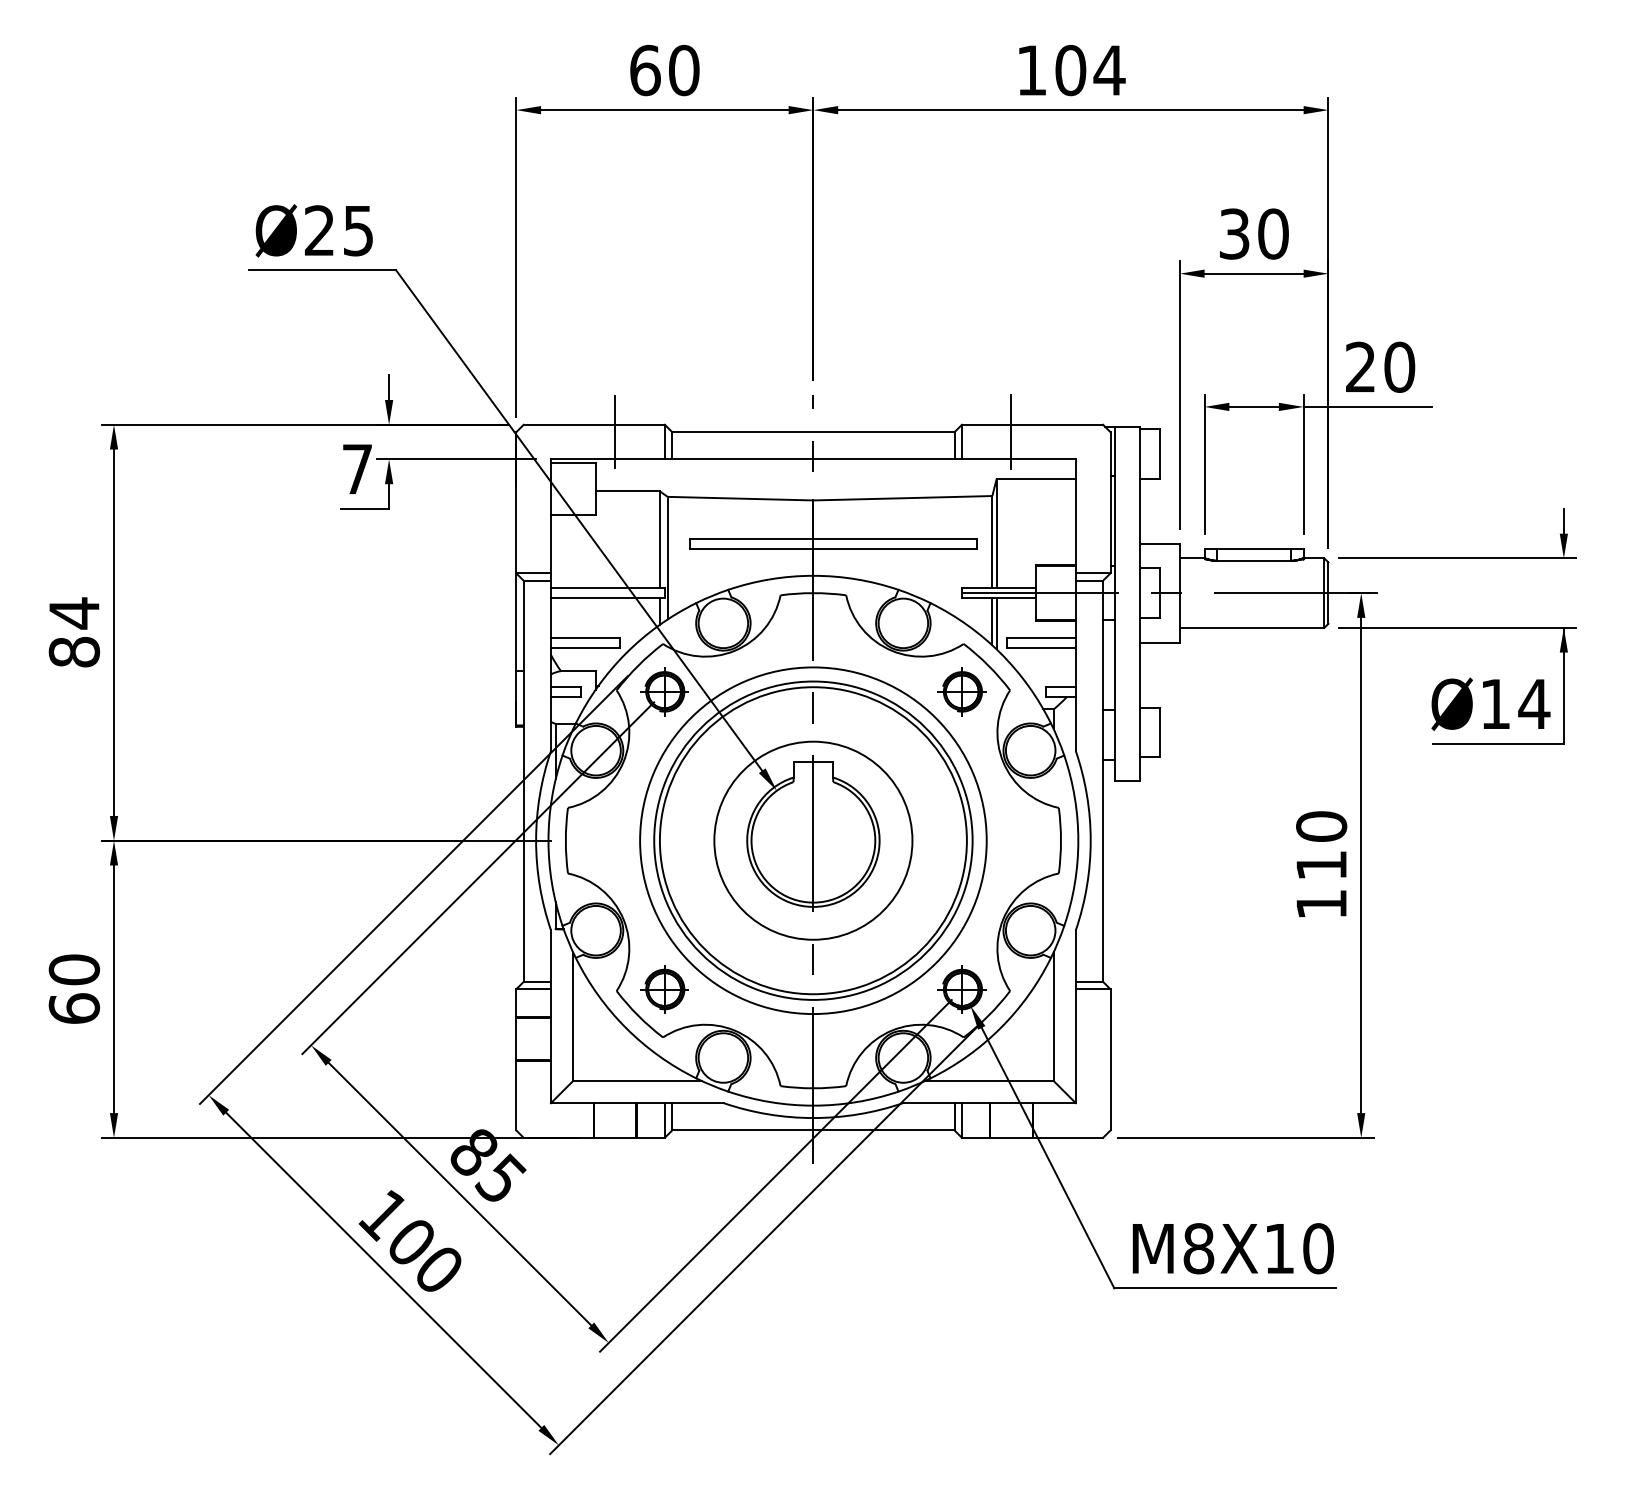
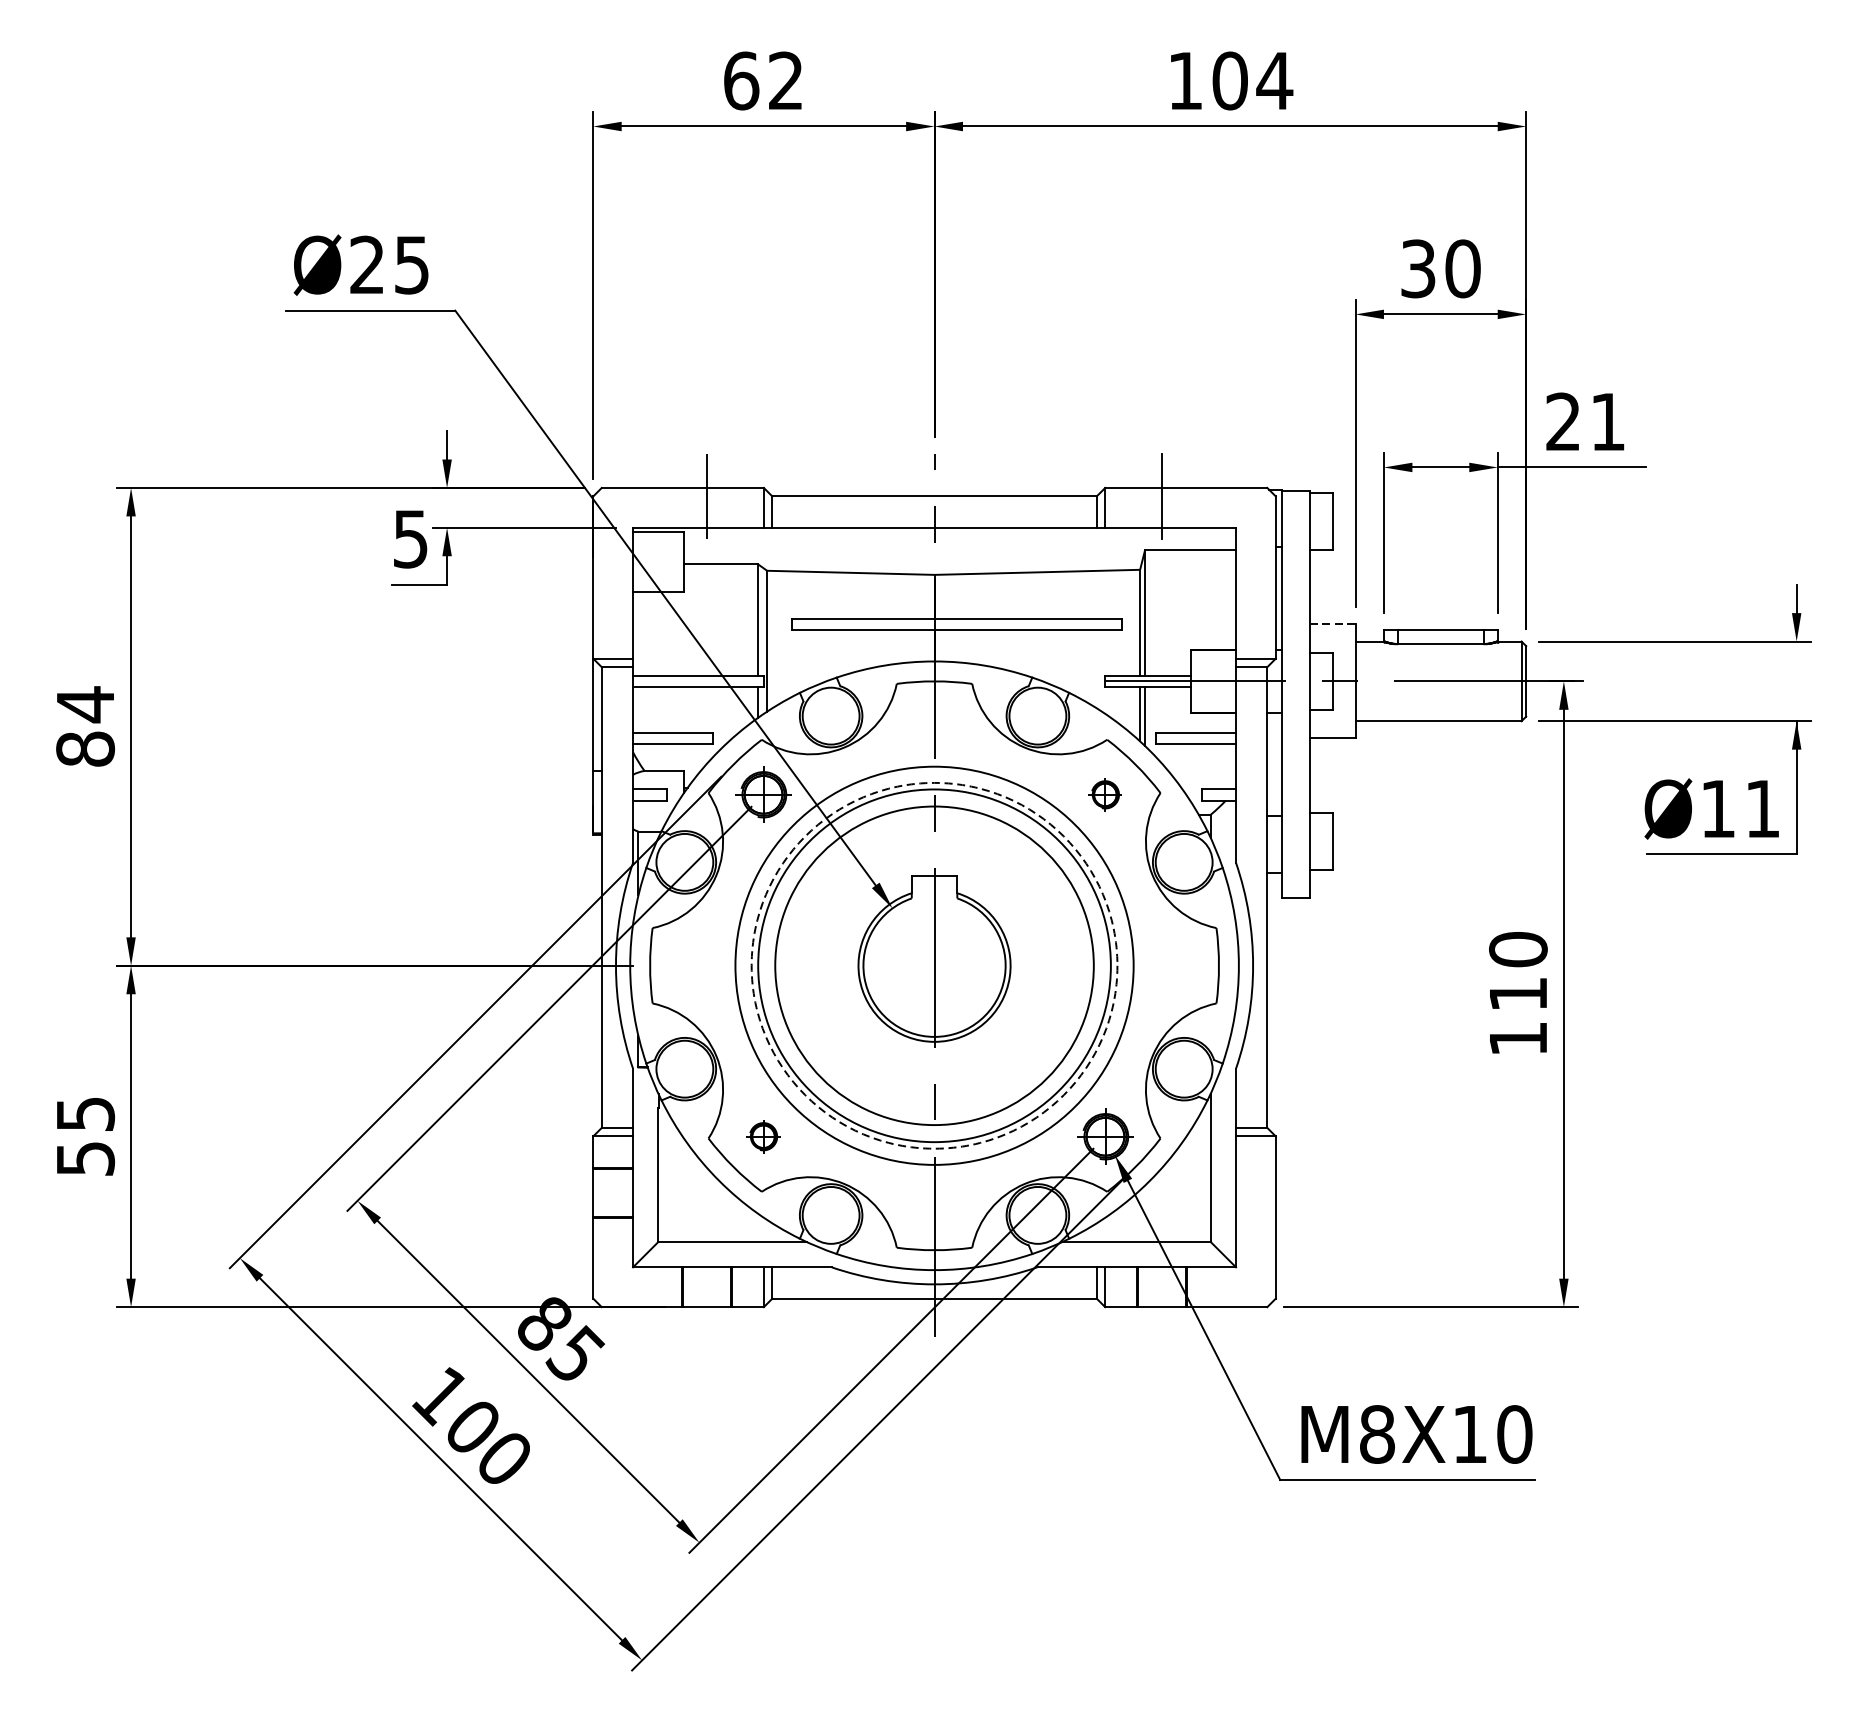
text: (684, 70) -> (786, 80), 60 -> 62
text: (1399, 366) -> (1607, 421), 20 -> 21
text: (357, 469) -> (410, 539), 7 -> 5
line: (1160, 543) -> (1333, 624), solid -> dashed
part: (961, 691) -> (1104, 794), size x0.6
text: (1534, 703) -> (1762, 808), Ø14 -> Ø11
circle: (813, 840) -> (934, 965), size x1.4
circle: (813, 840) -> (934, 965), solid -> dashed
text: (74, 988) -> (85, 1135), 60 -> 55
part: (664, 989) -> (763, 1136), size x0.6

